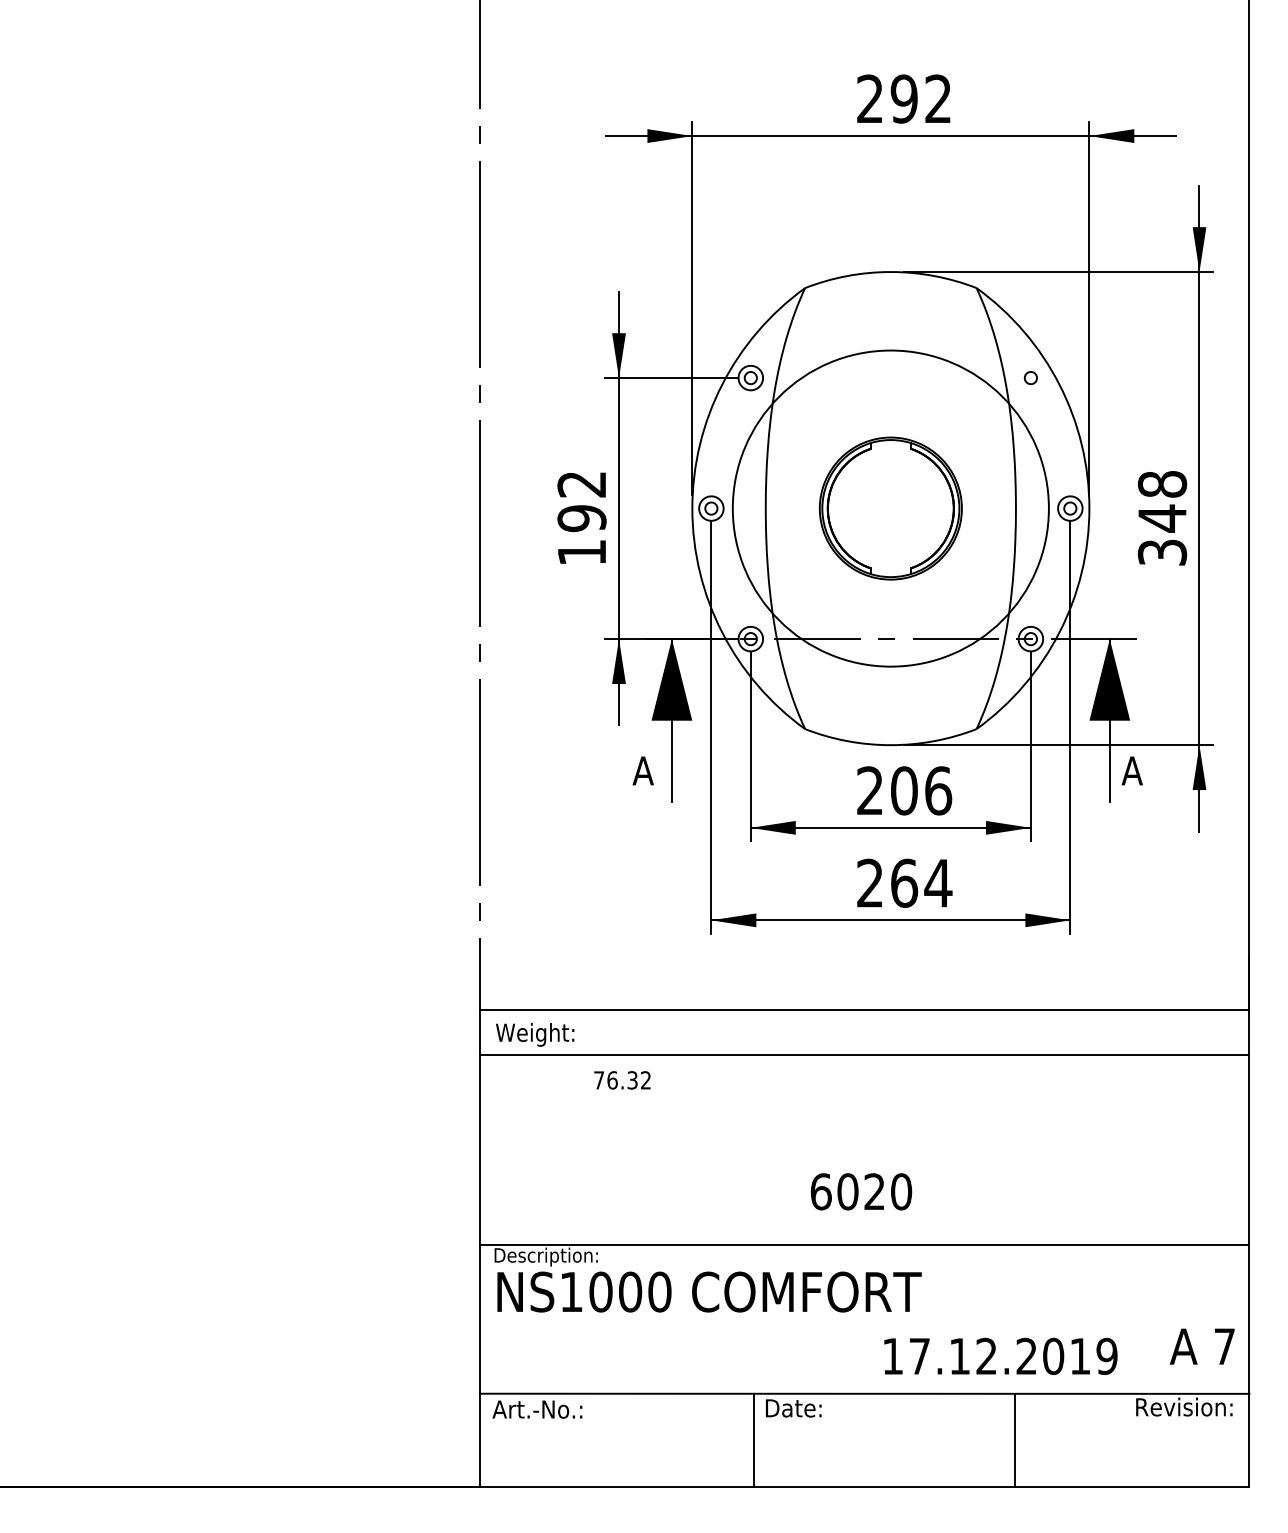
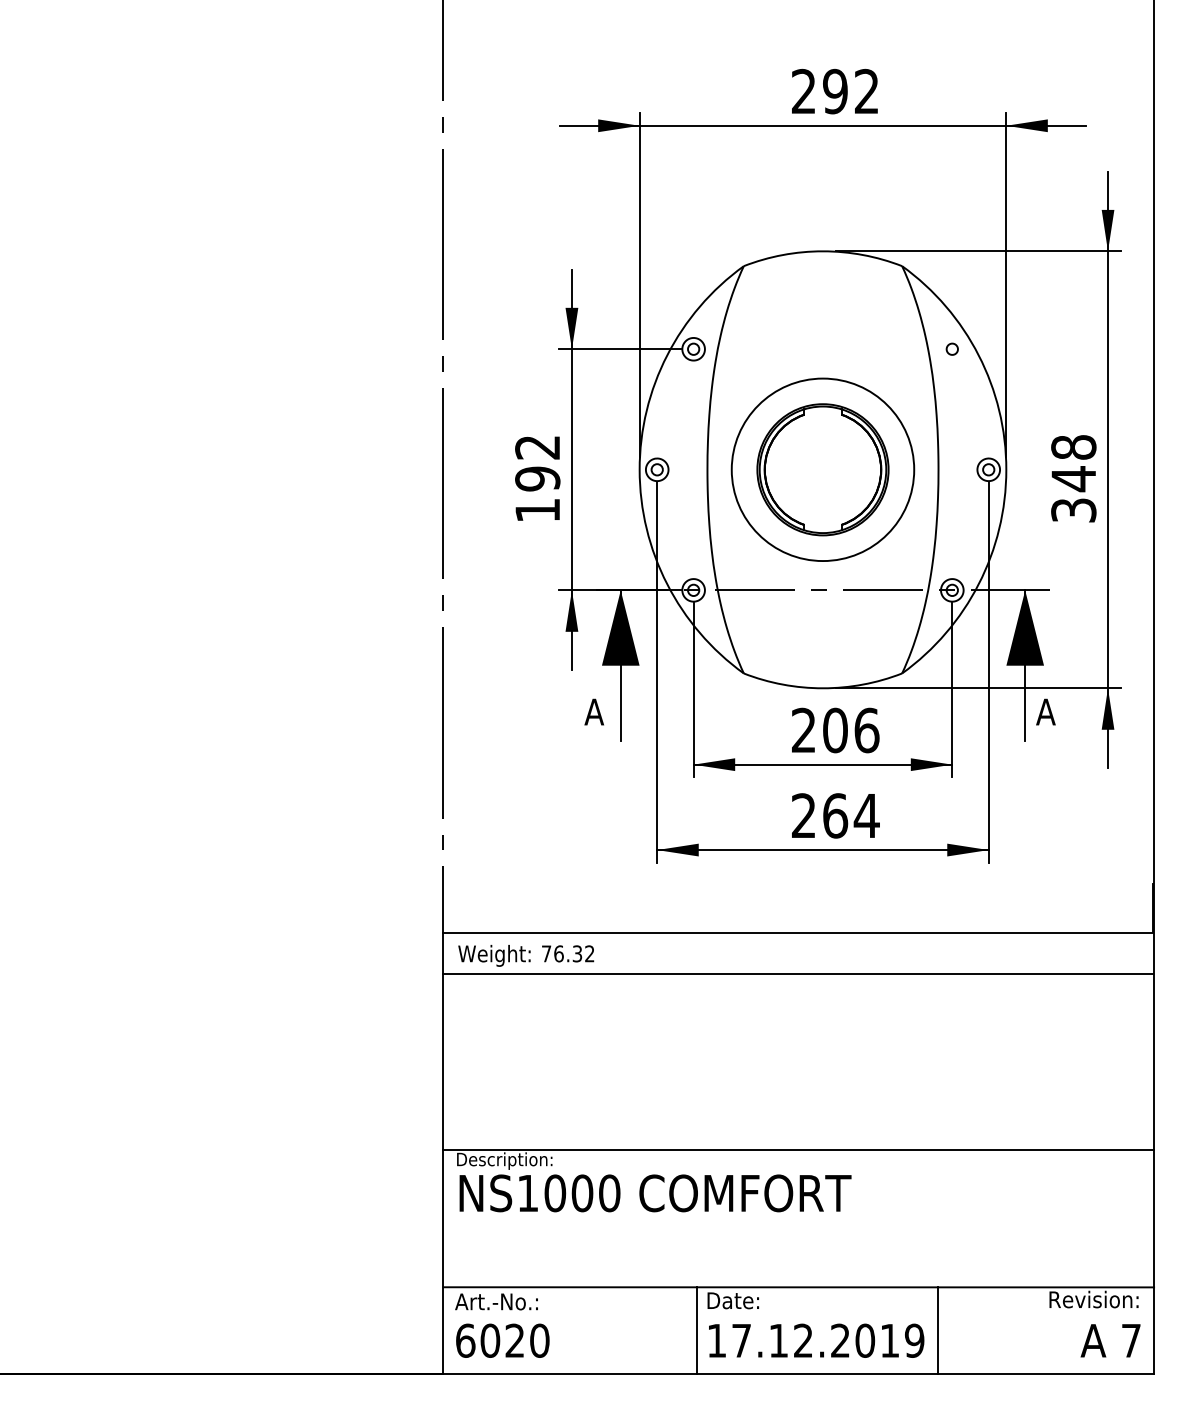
circle: (890, 508) -> (822, 469), size x0.62
text: (622, 1079) -> (568, 953), moved
text: (861, 1191) -> (502, 1340), moved
text: (1202, 1346) -> (1110, 1340), moved
text: (1000, 1356) -> (816, 1340), moved

